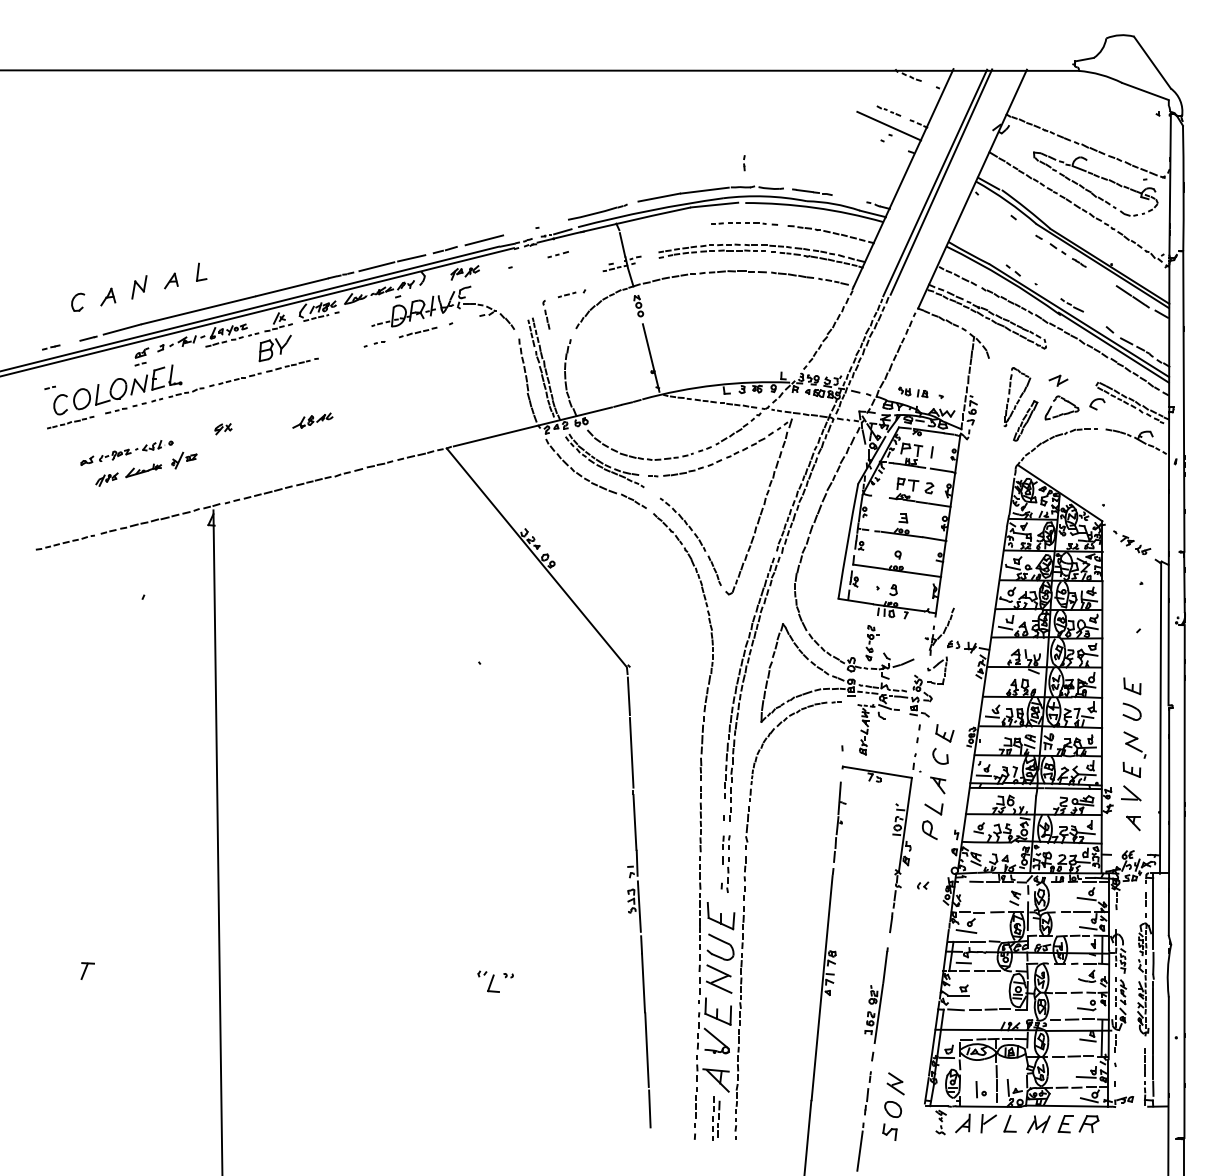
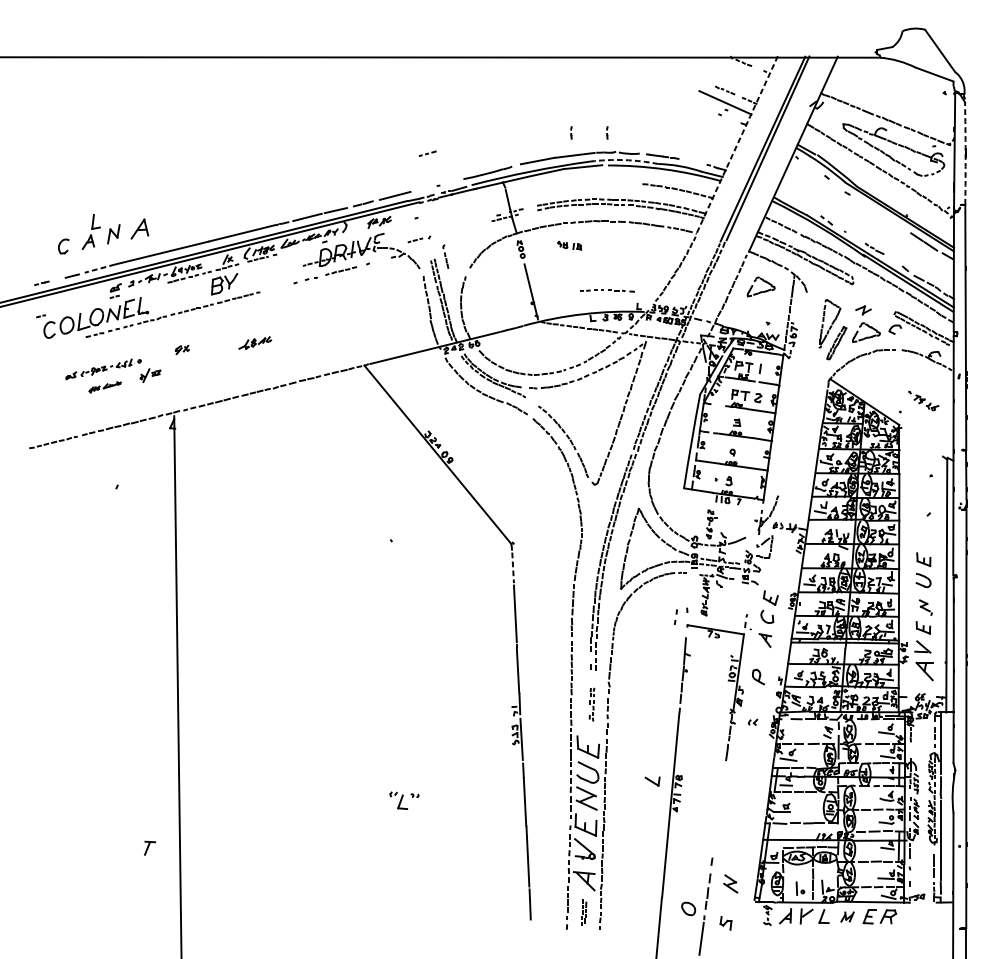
line: (700, 163) -> (571, 133), added
line: (902, 179) -> (736, 146), solid -> dashed
arc: (1183, 188) -> (965, 153), solid -> dashed
arc: (765, 196) -> (624, 160), solid -> dashed
part: (744, 223) -> (607, 290), moved
part: (557, 254) -> (427, 153), moved
part: (1067, 255) -> (870, 208), removed
part: (201, 271) -> (95, 221), moved
part: (171, 280) -> (139, 228), size x1.6
part: (571, 293) -> (418, 239), moved
line: (121, 329) -> (99, 268), solid -> dashed
part: (374, 344) -> (305, 280), size x1.4
part: (932, 351) -> (760, 286), added
part: (913, 392) -> (569, 245), moved
part: (70, 422) -> (57, 344), removed
part: (128, 474) -> (104, 386), size x0.6
part: (1132, 542) -> (923, 400), moved
line: (628, 696) -> (512, 568), solid -> dashed
part: (918, 733) -> (675, 616), moved
part: (1134, 744) -> (925, 607), size x0.7
part: (933, 809) -> (652, 781), moved
part: (1133, 823) -> (924, 671), size x1.6
part: (725, 863) -> (591, 704), size x0.7
part: (87, 970) -> (149, 847), moved
part: (876, 995) -> (715, 811), removed
part: (893, 1109) -> (688, 908), moved
part: (716, 1118) -> (584, 912), size x0.7
part: (1038, 1124) -> (847, 917), size x0.7

